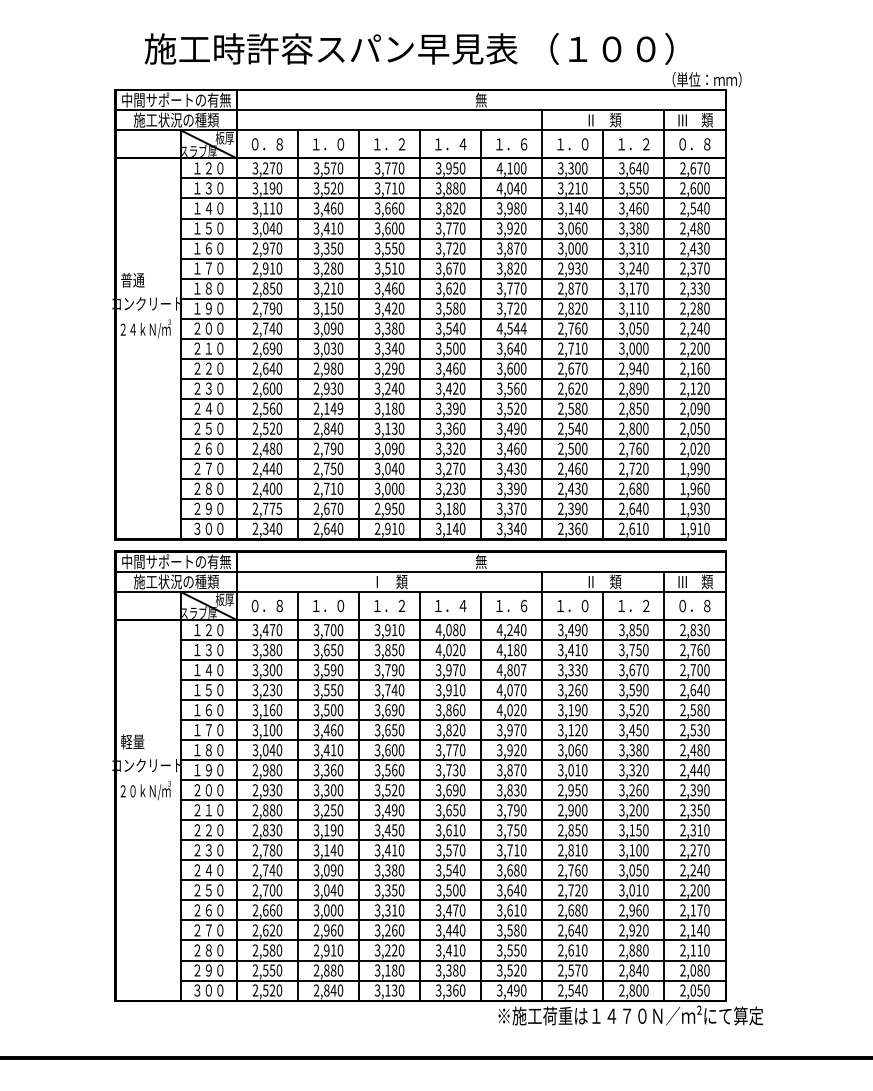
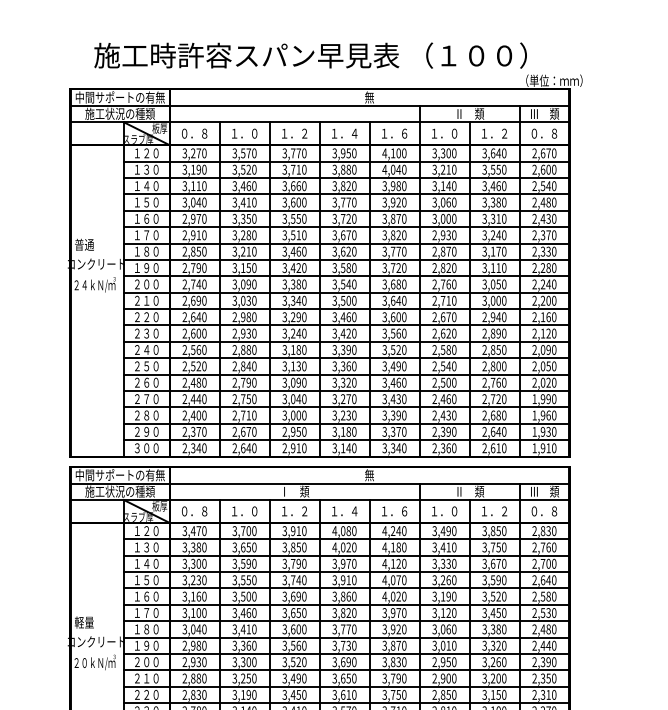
text: (511, 328) -> (394, 284), 4,544 -> 3,680
text: (333, 408) -> (248, 349), 2,149 -> 2,880
text: (272, 508) -> (198, 431), 2,775 -> 2,370
text: (516, 670) -> (398, 564), 4,807 -> 4,120

